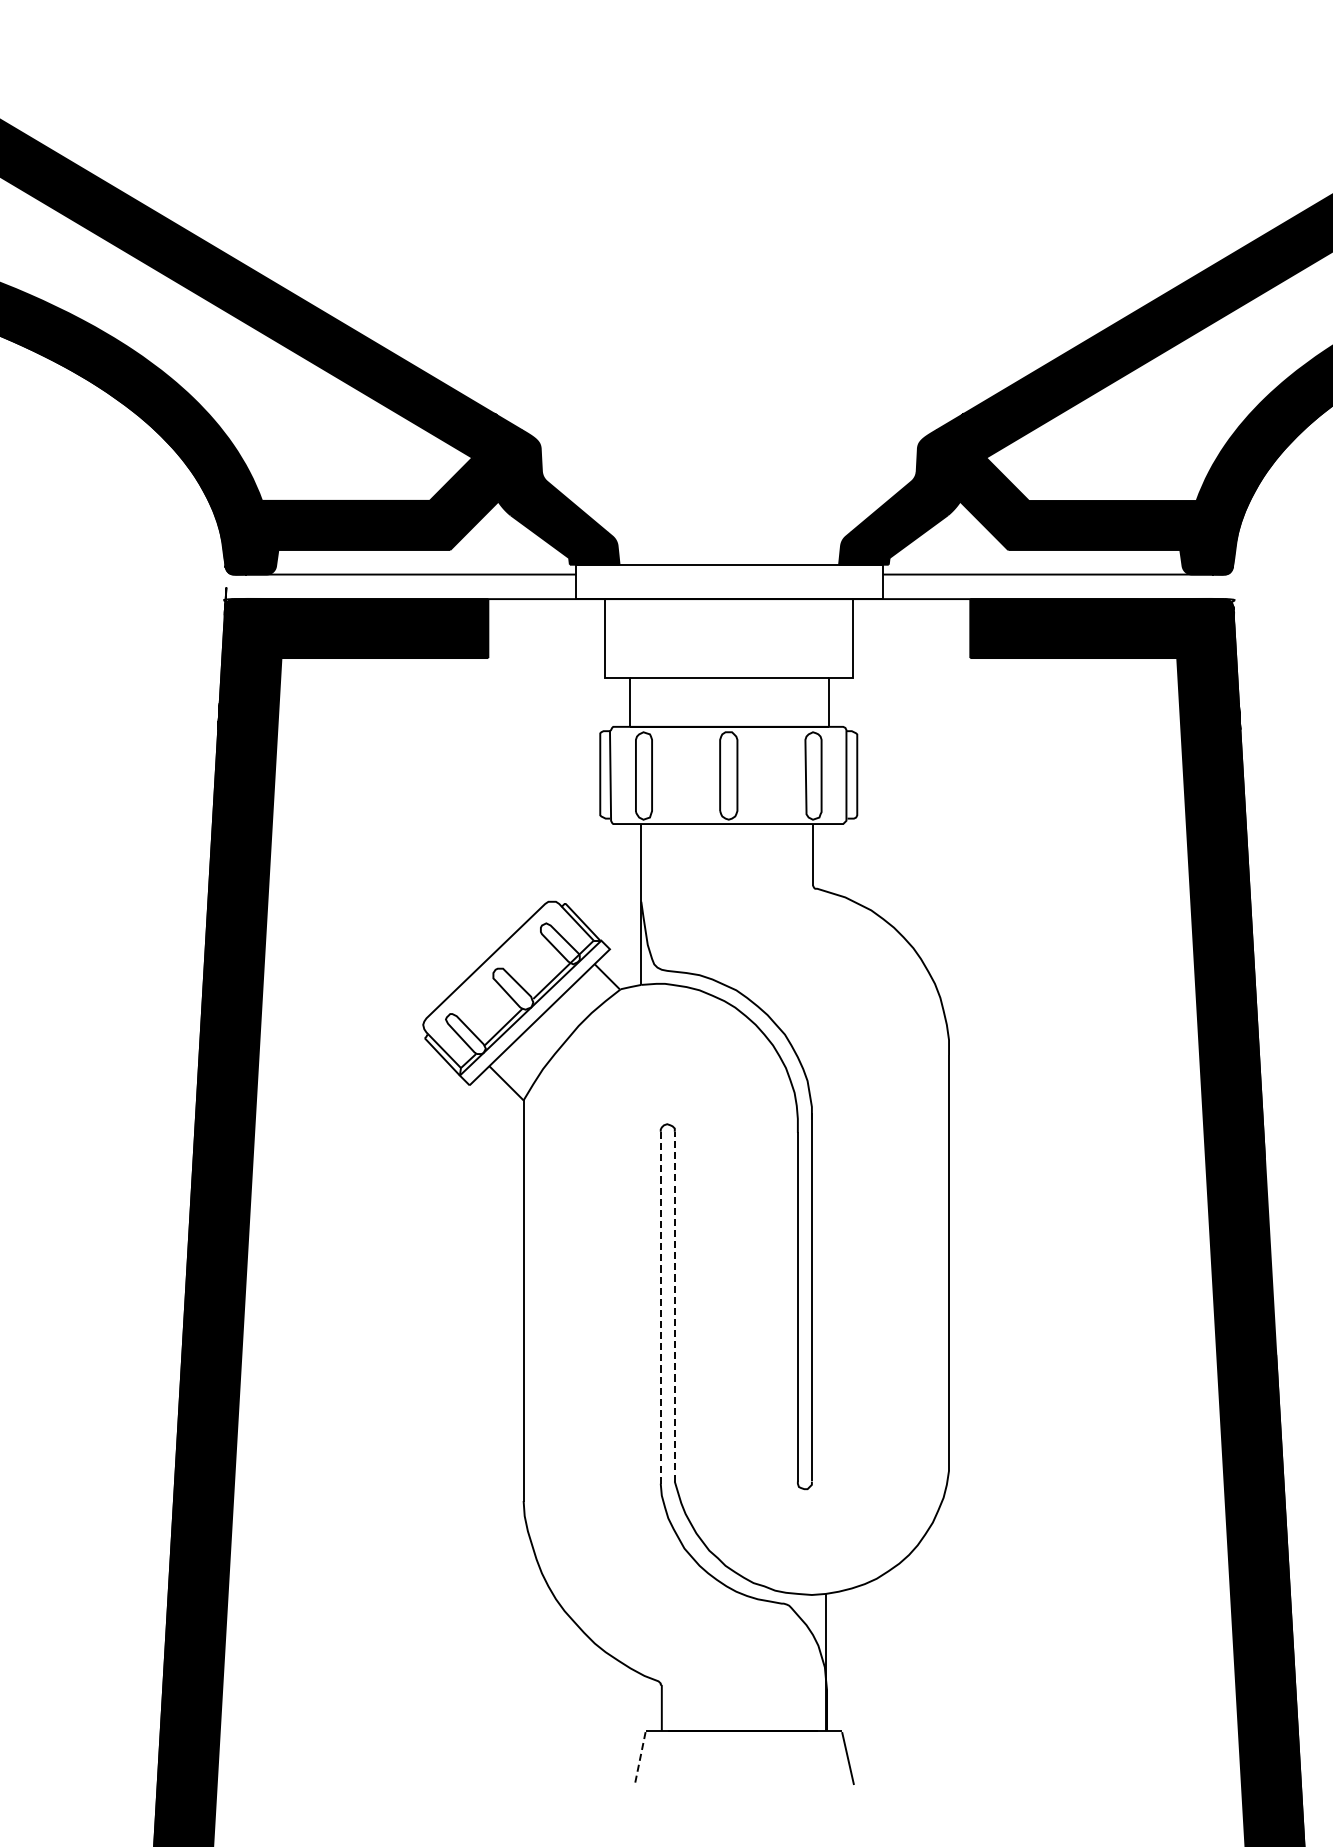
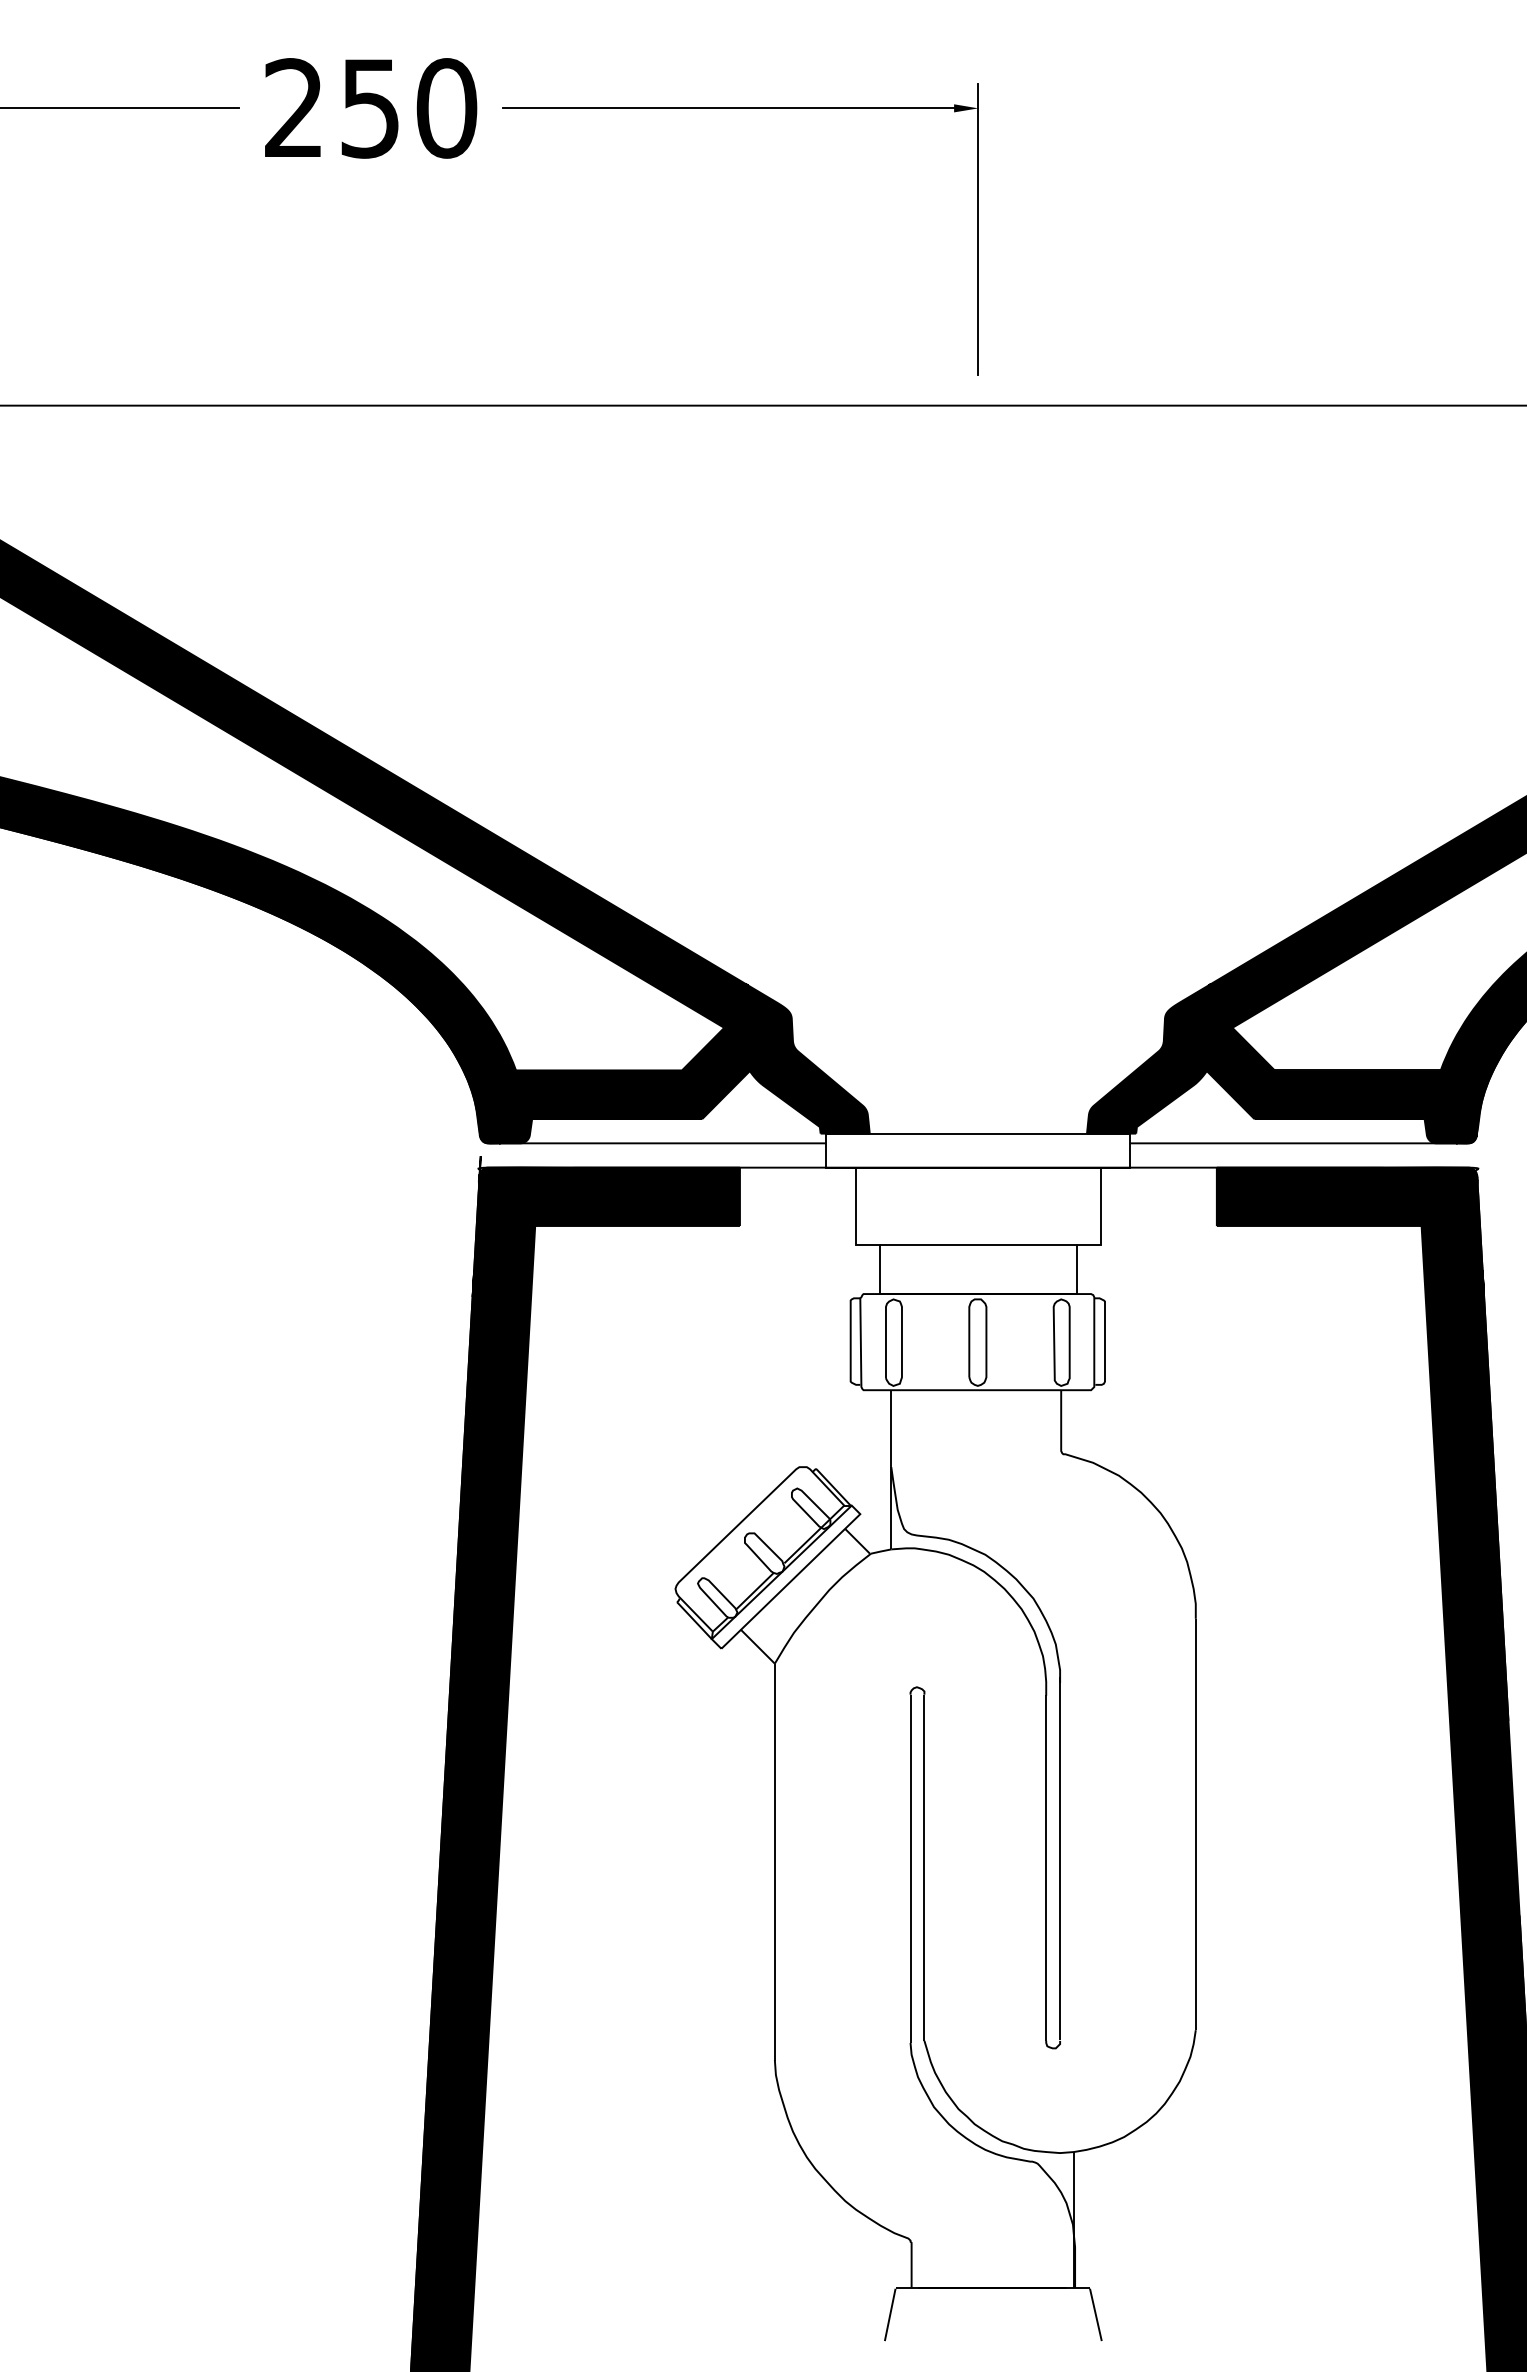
line: (674, 1306) -> (924, 1867), dashed -> solid
line: (660, 1307) -> (910, 1868), dashed -> solid
line: (640, 1758) -> (890, 2314), dashed -> solid

